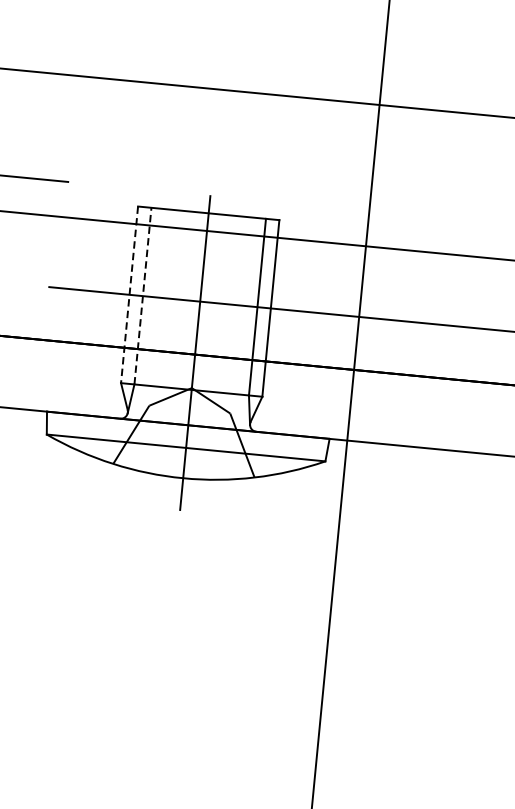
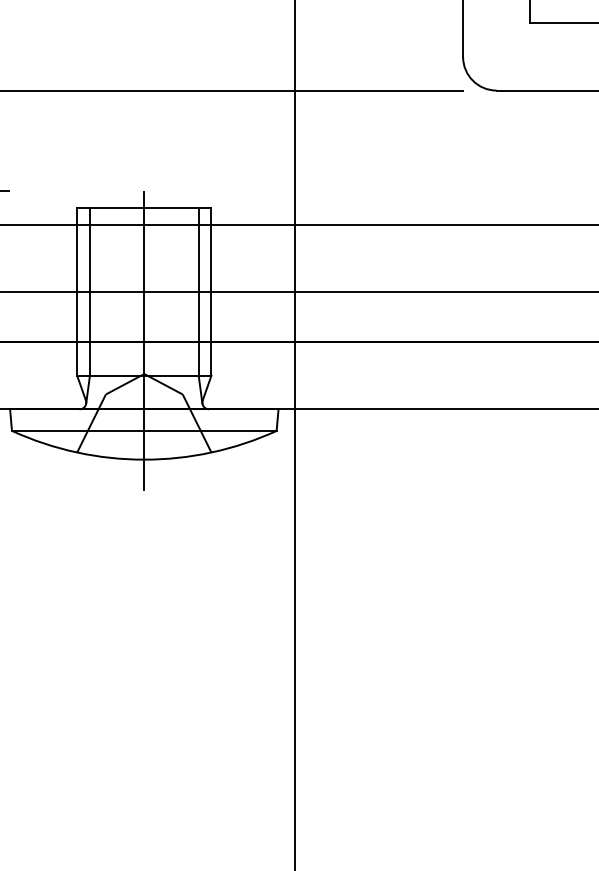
line: (129, 294) -> (77, 291), dashed -> solid
line: (142, 295) -> (89, 291), dashed -> solid

